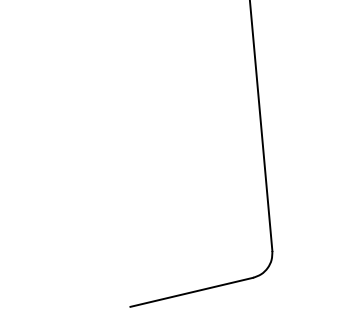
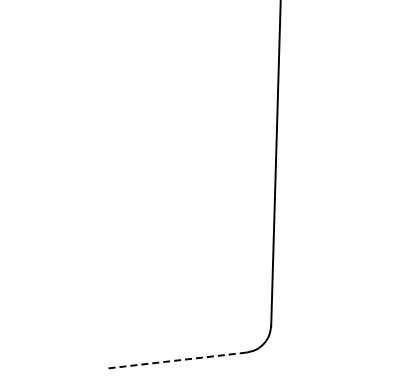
line: (192, 292) -> (178, 360), solid -> dashed

